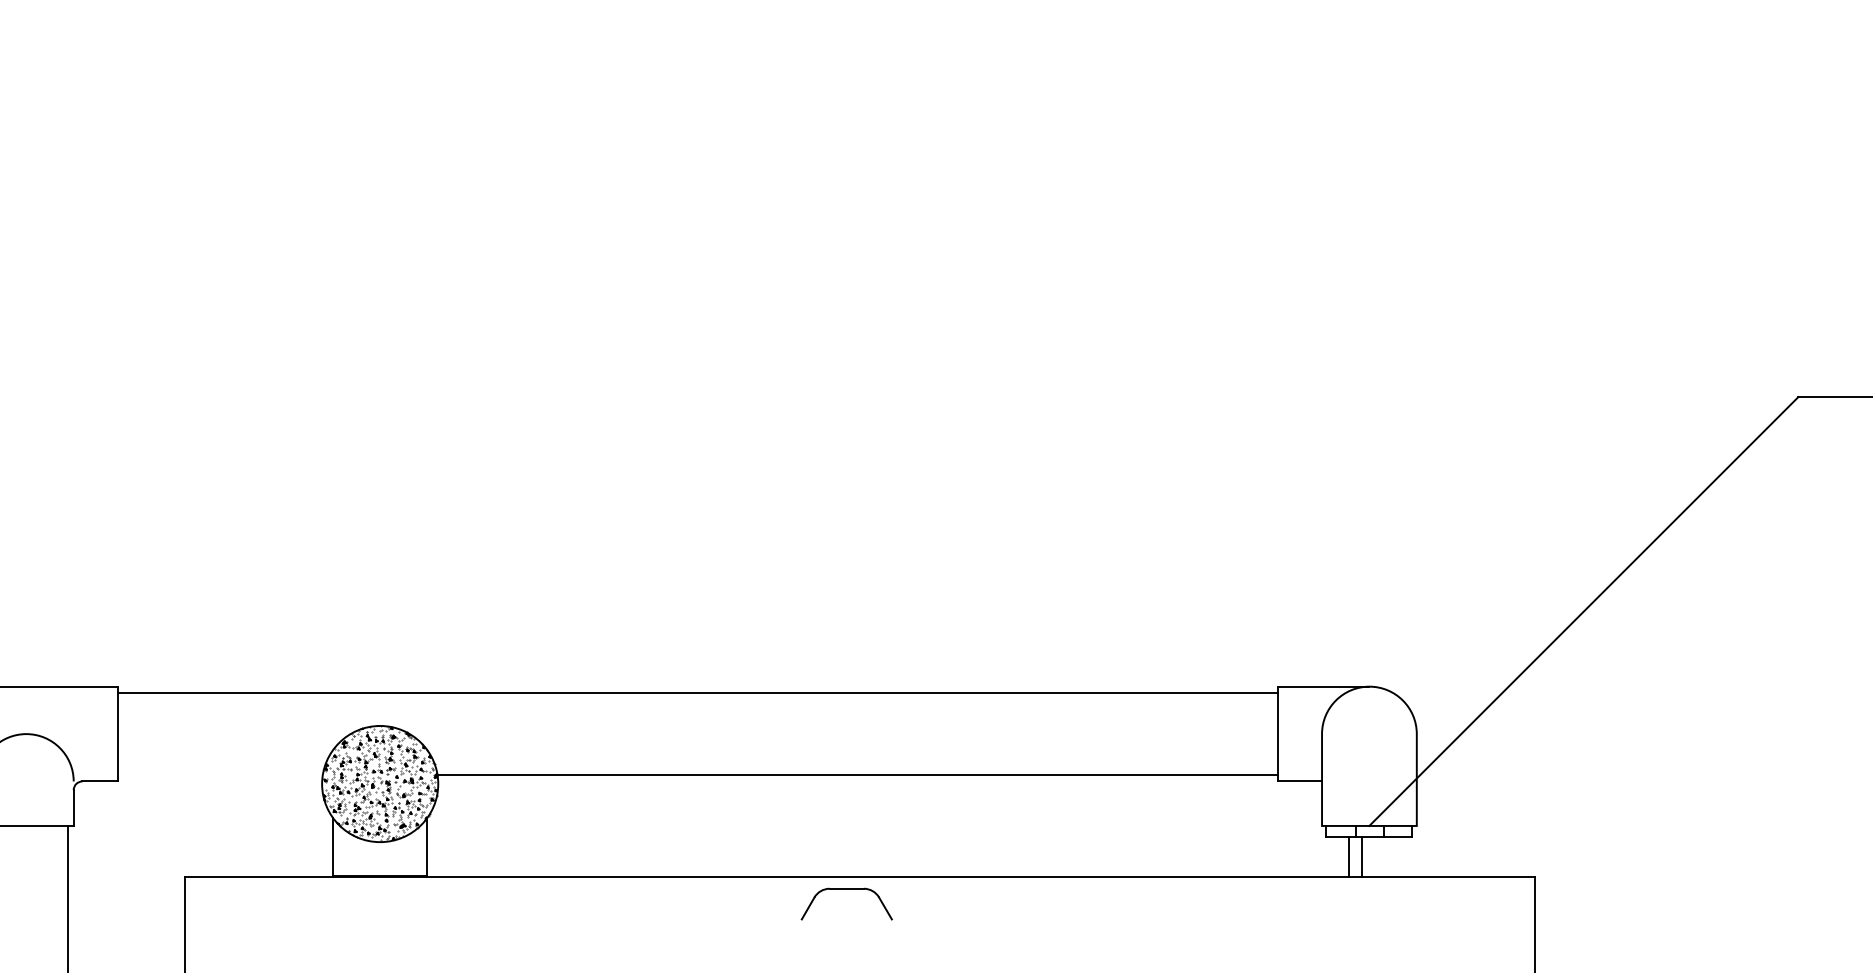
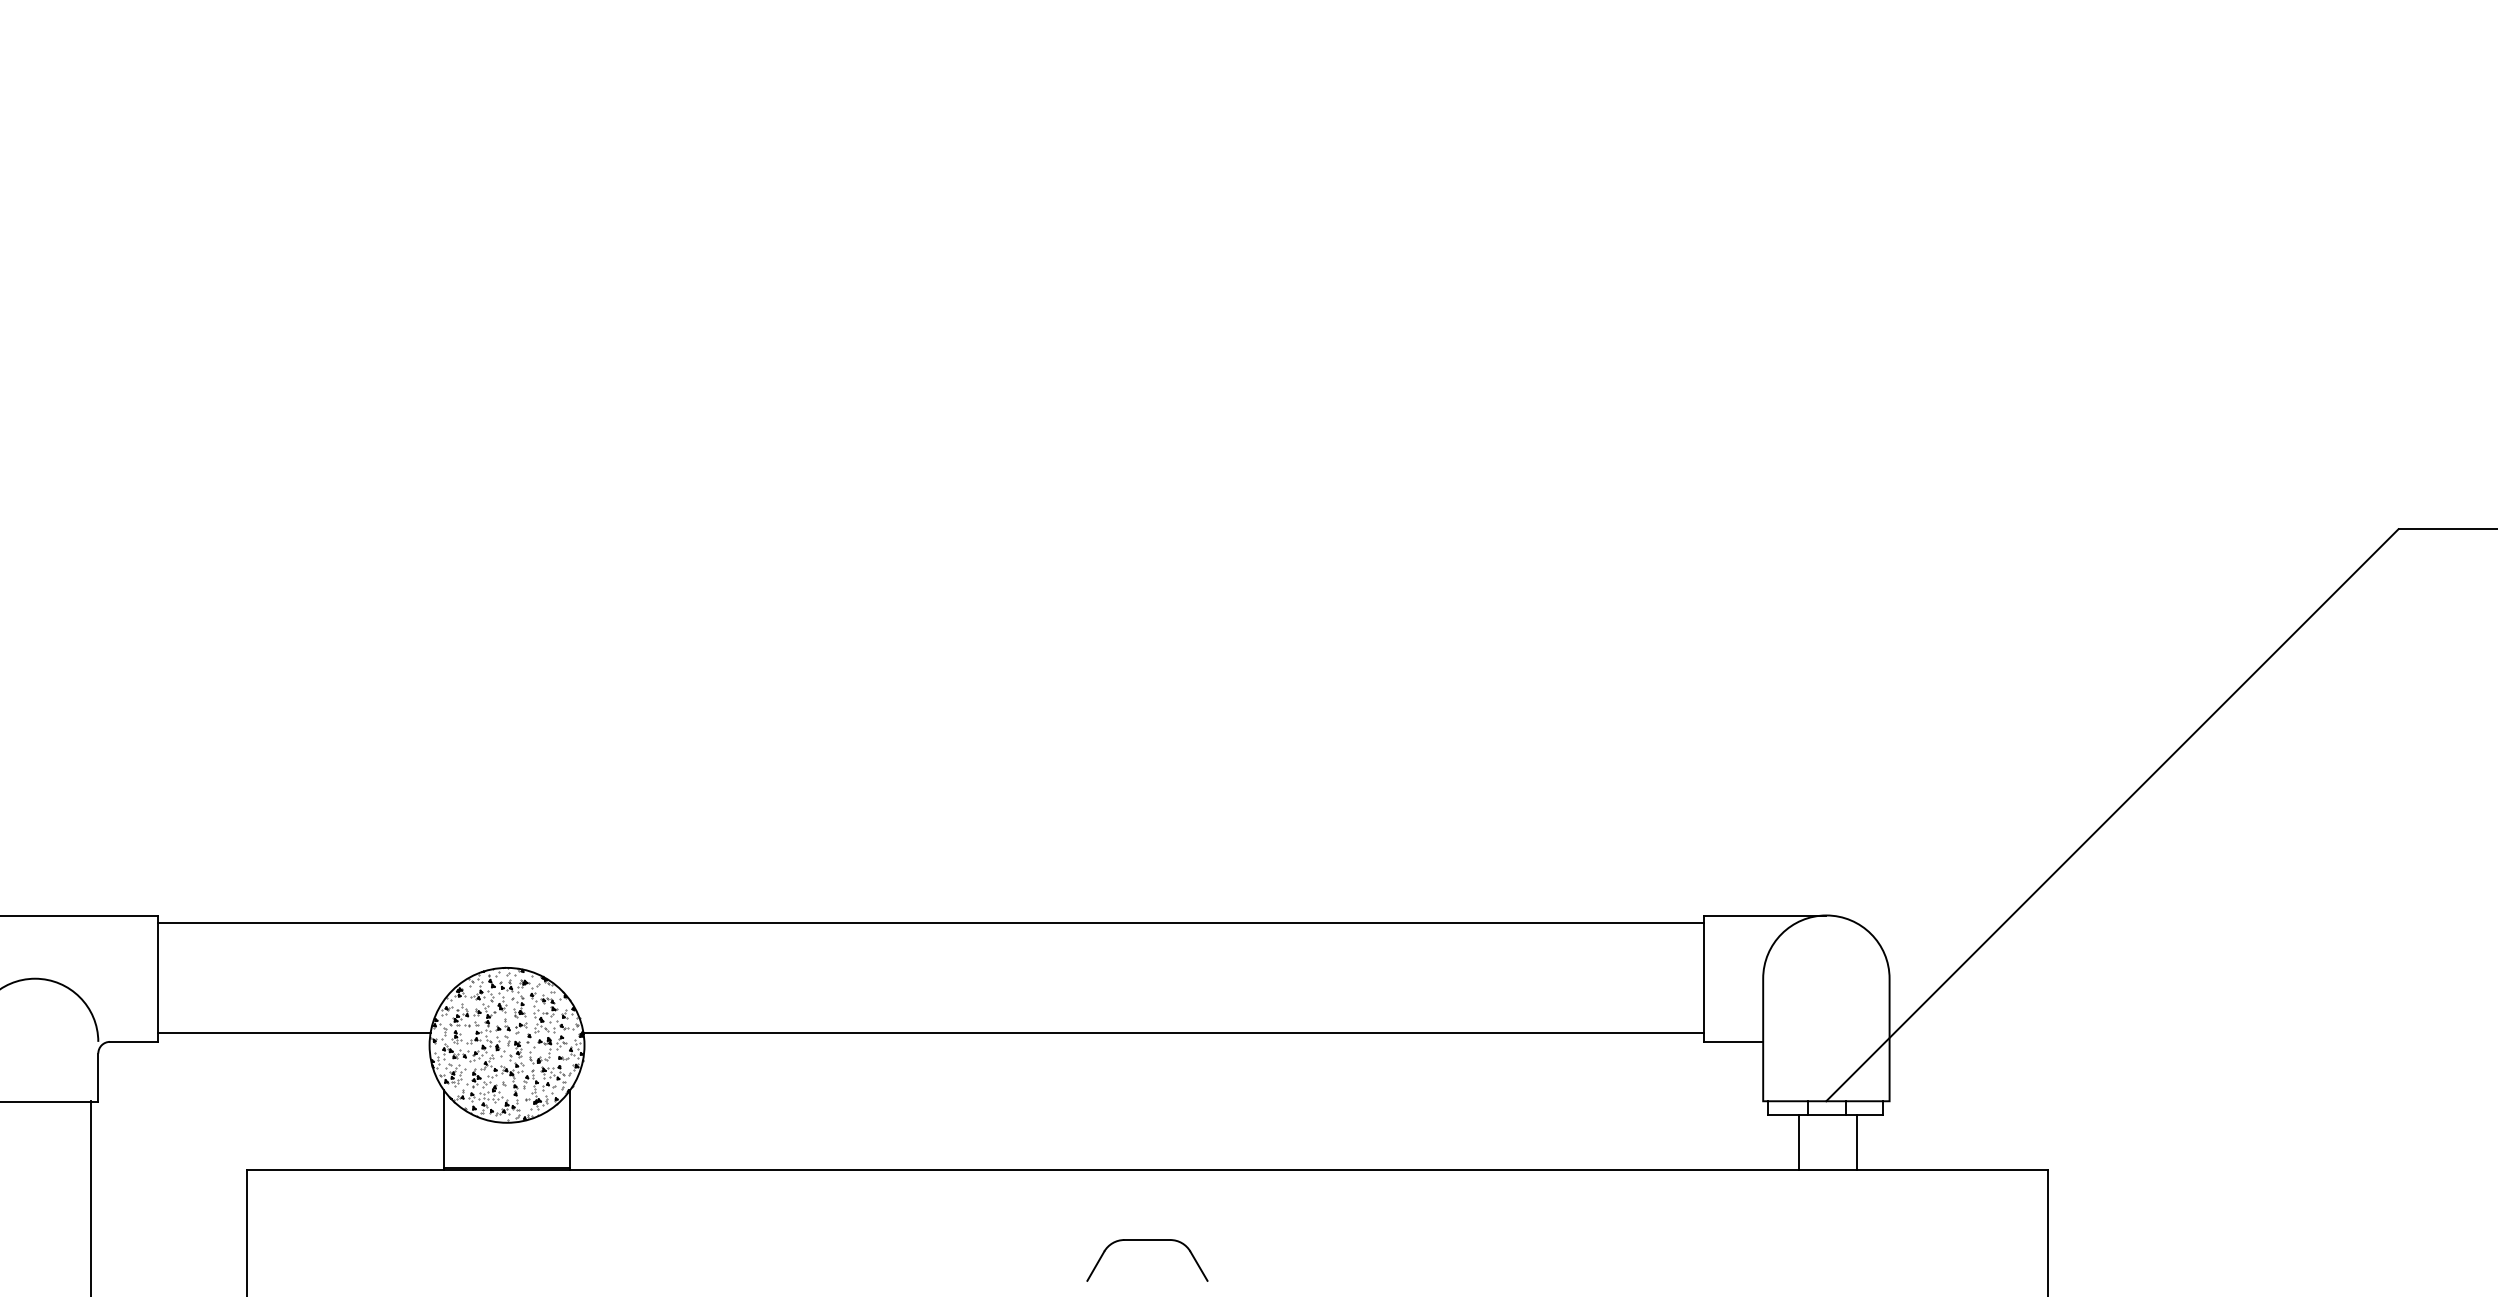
line: (220, 775) -> (293, 1033), added
line: (1362, 856) -> (1857, 1142), moved
part: (846, 889) -> (1147, 1240), moved

